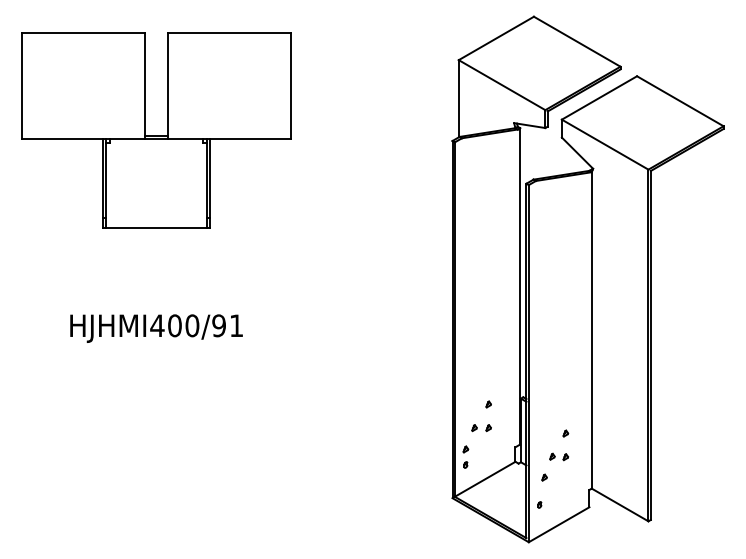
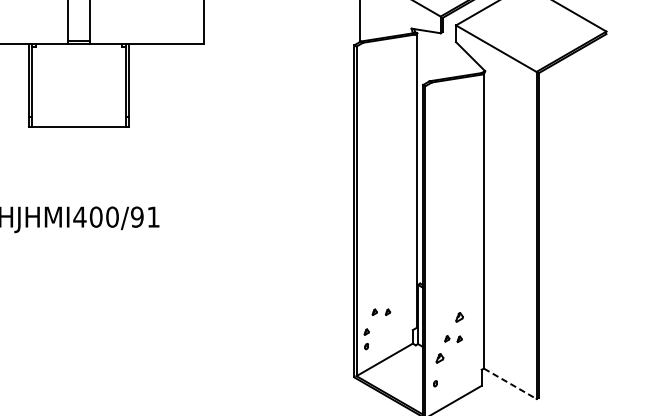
part: (488, 404) -> (387, 290), removed
part: (565, 433) -> (459, 317), size x1.6
part: (544, 477) -> (439, 358), size x1.6
line: (620, 504) -> (510, 383), solid -> dashed

